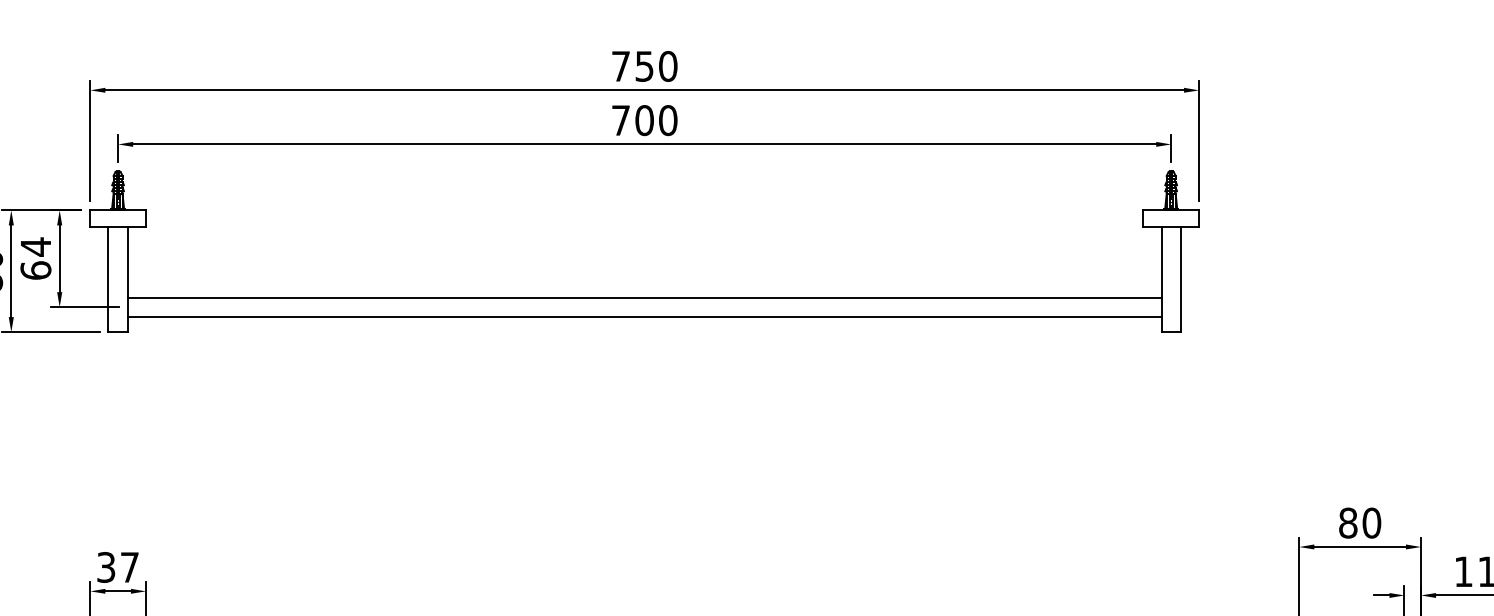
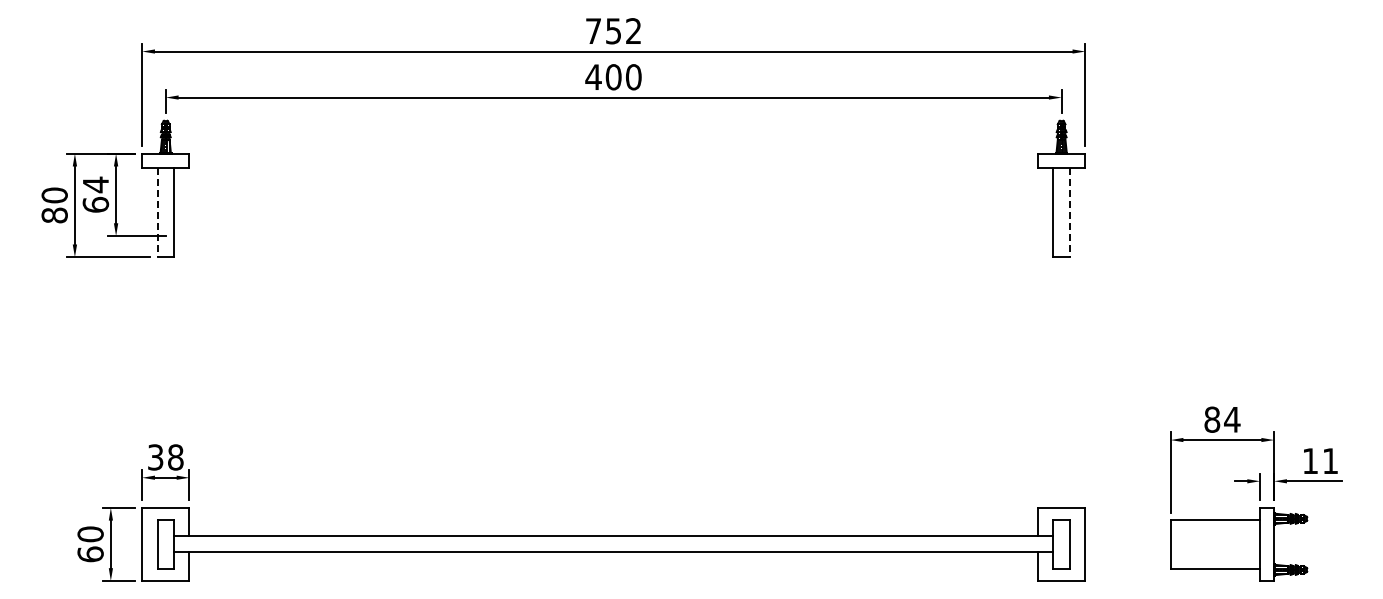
text: (667, 66) -> (633, 31), 750 -> 752
text: (620, 119) -> (593, 76), 700 -> 400
line: (108, 279) -> (157, 212), solid -> dashed
line: (1180, 279) -> (1069, 212), solid -> dashed
line: (644, 298) -> (613, 228), removed
line: (644, 315) -> (613, 243), removed
text: (1372, 522) -> (1232, 419), 80 -> 84
text: (129, 567) -> (175, 457), 37 -> 38

